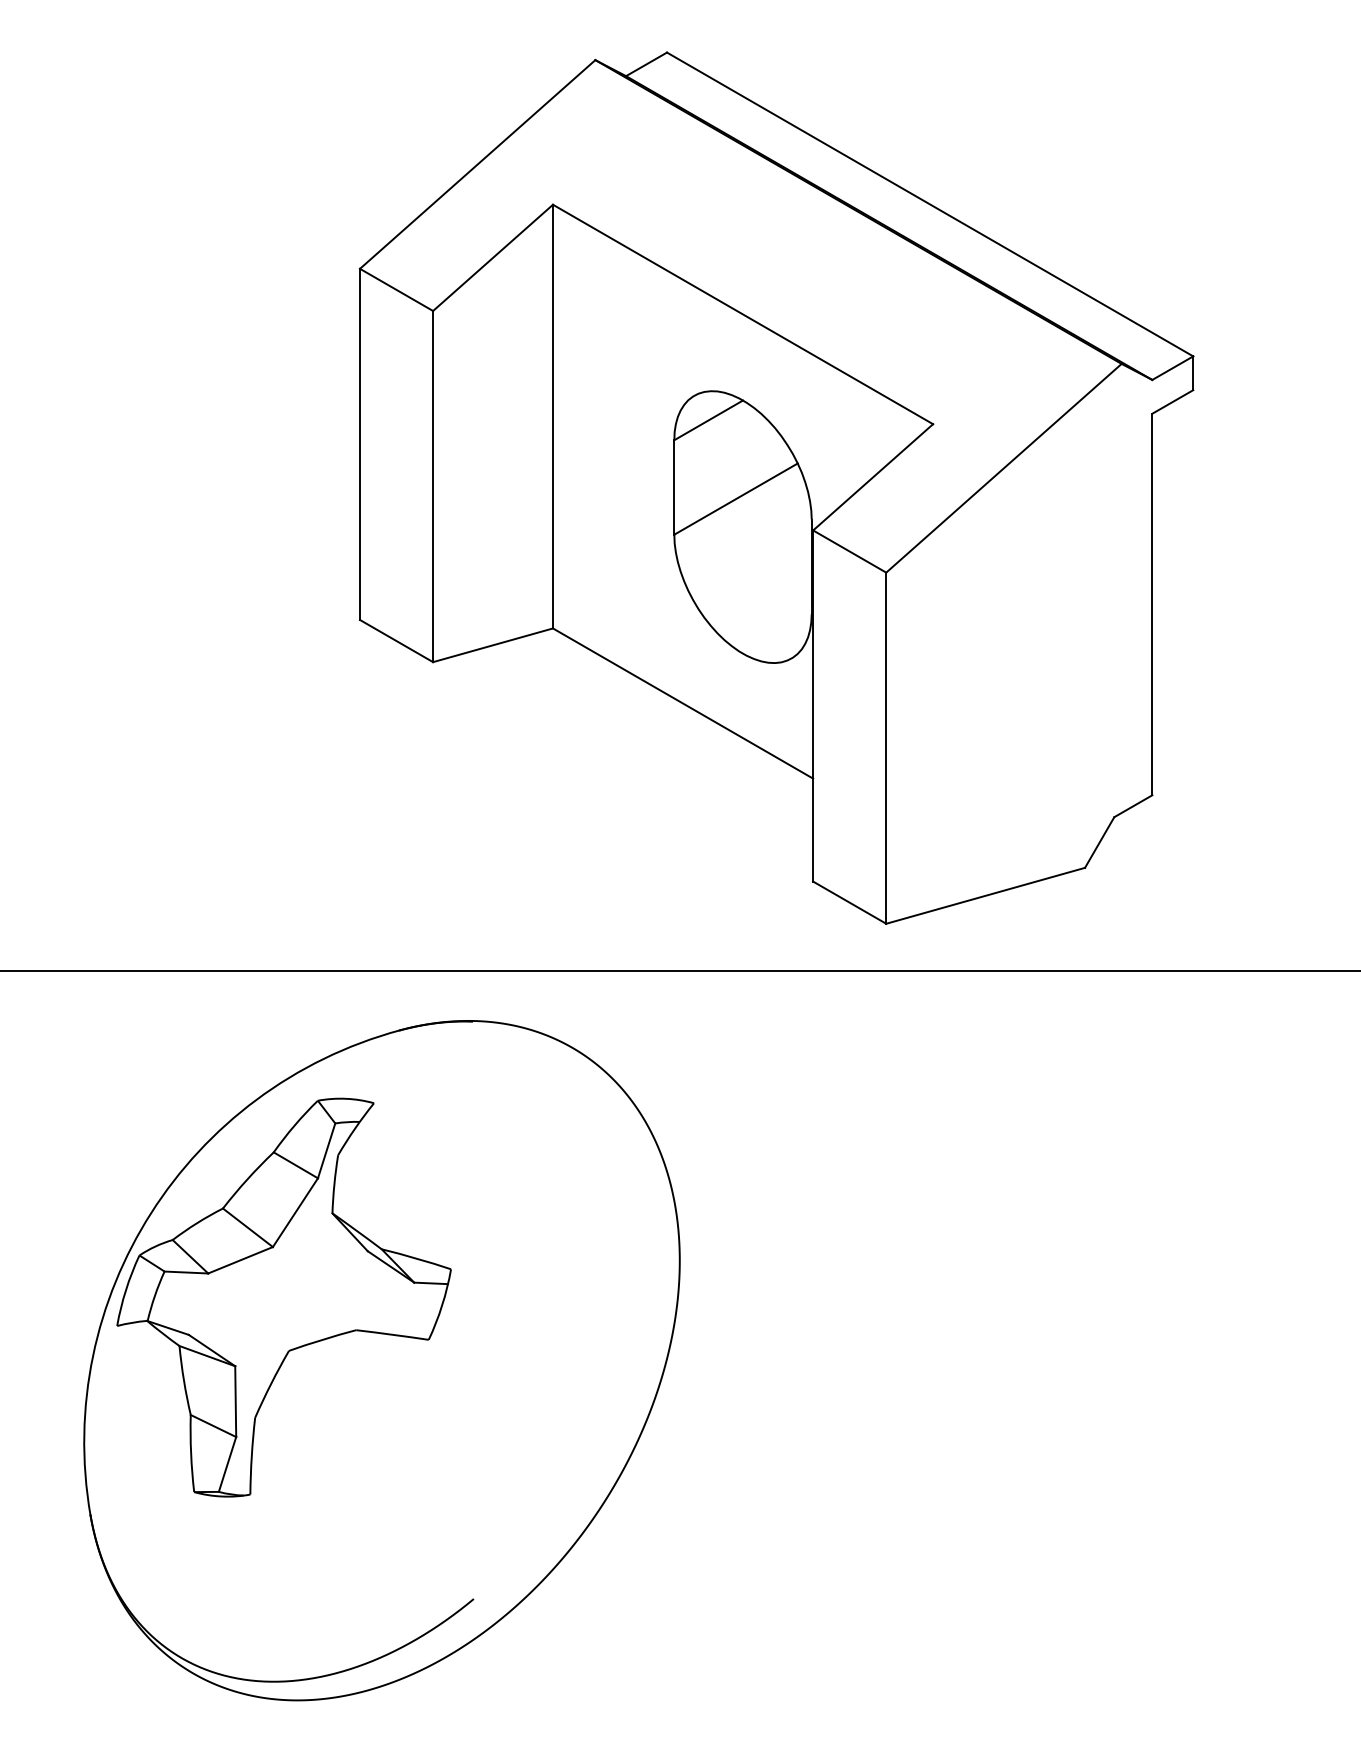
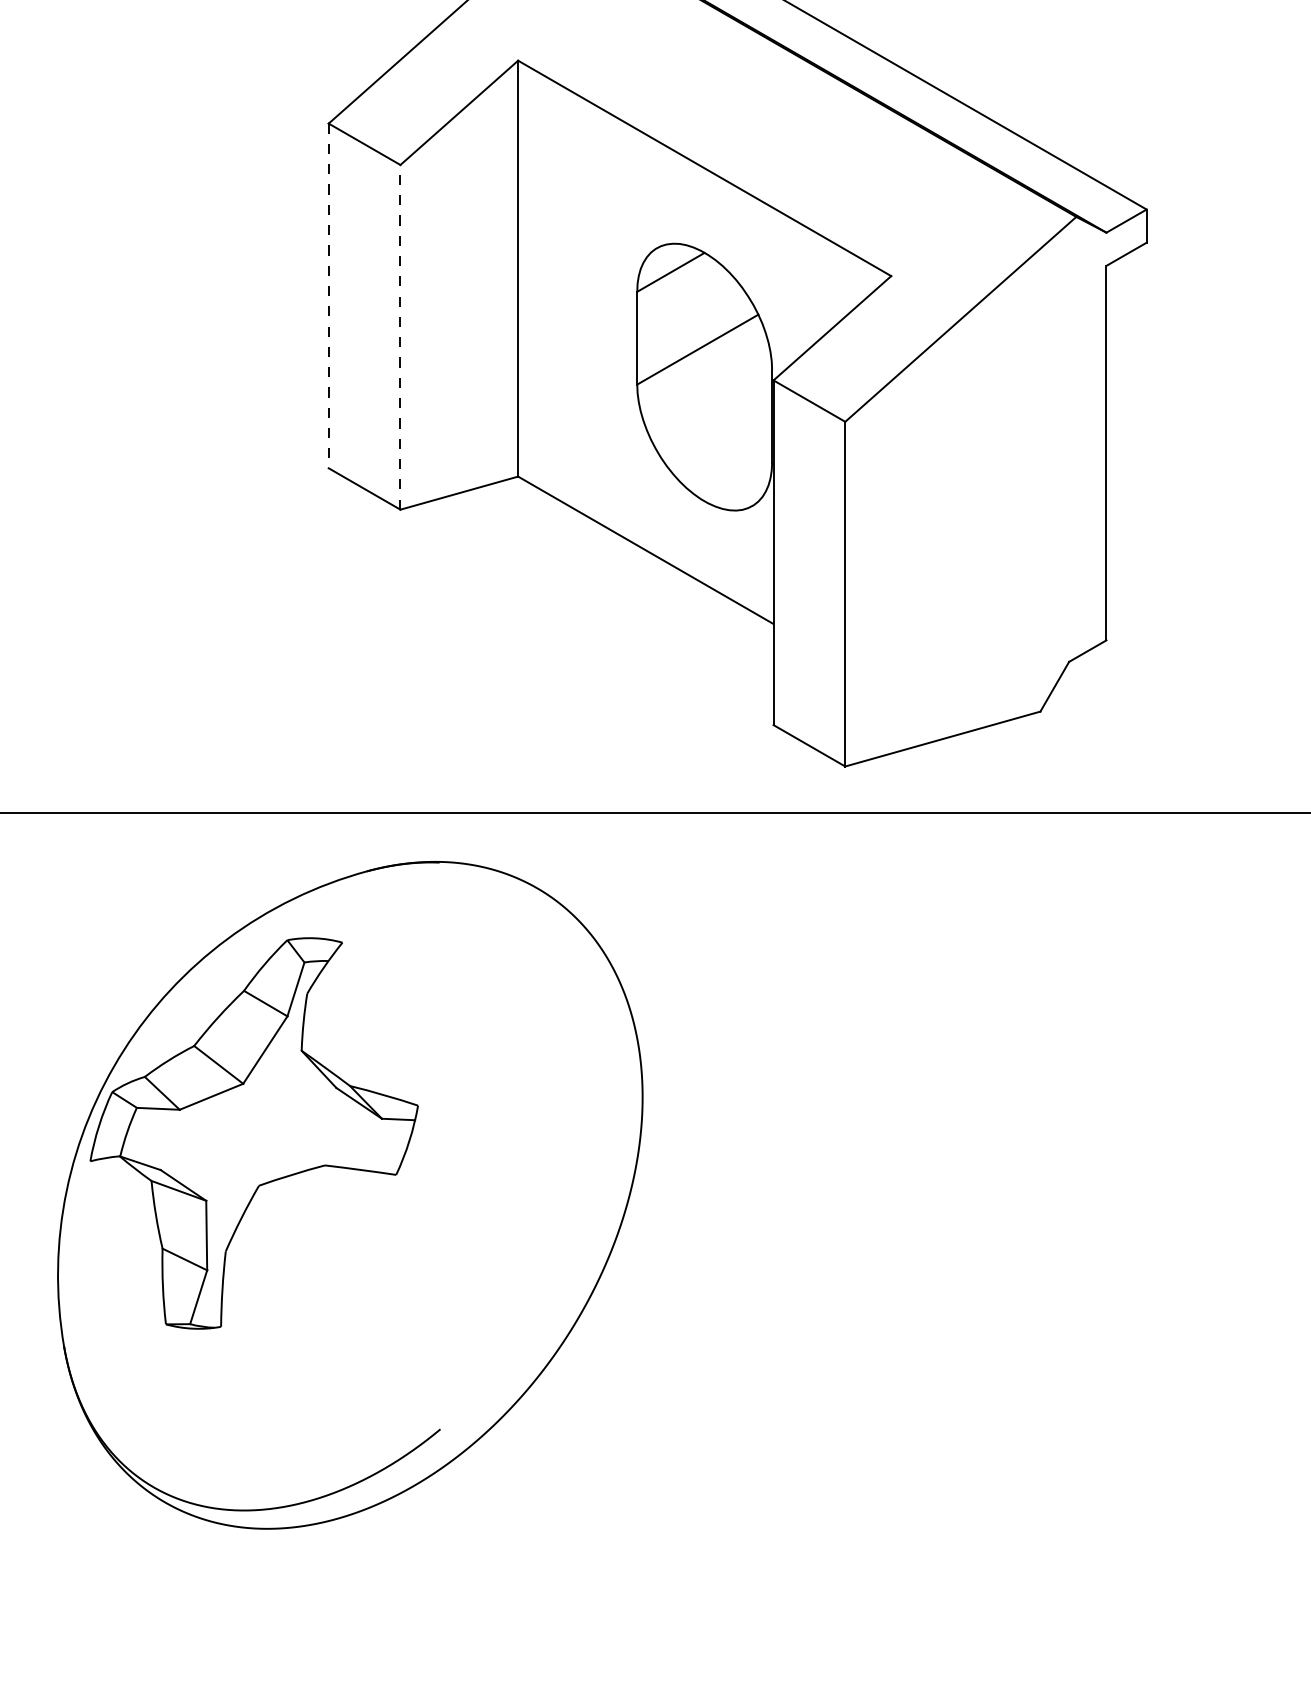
line: (360, 444) -> (329, 296), solid -> dashed
line: (433, 486) -> (400, 337), solid -> dashed

